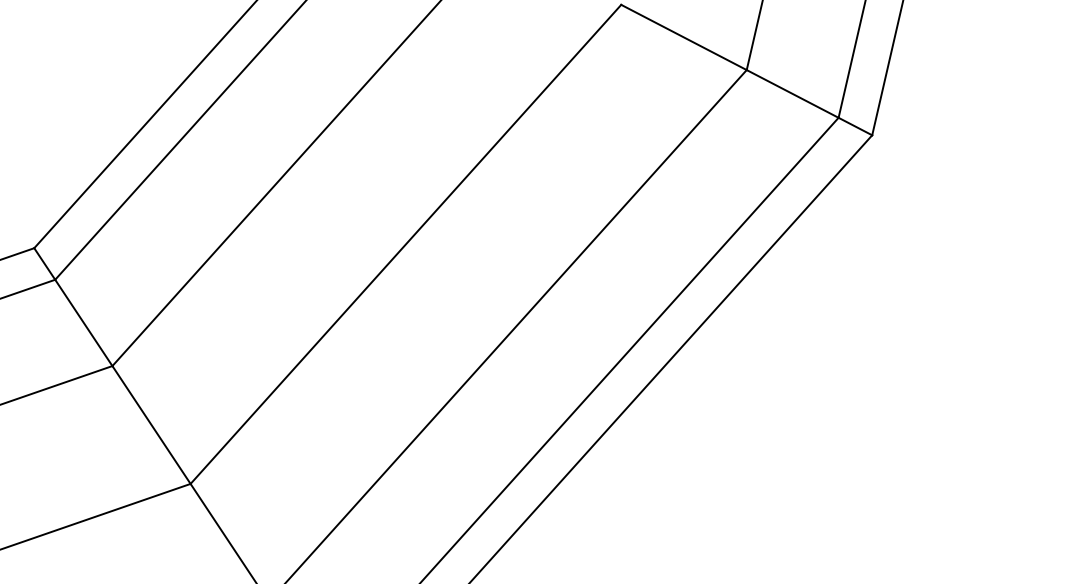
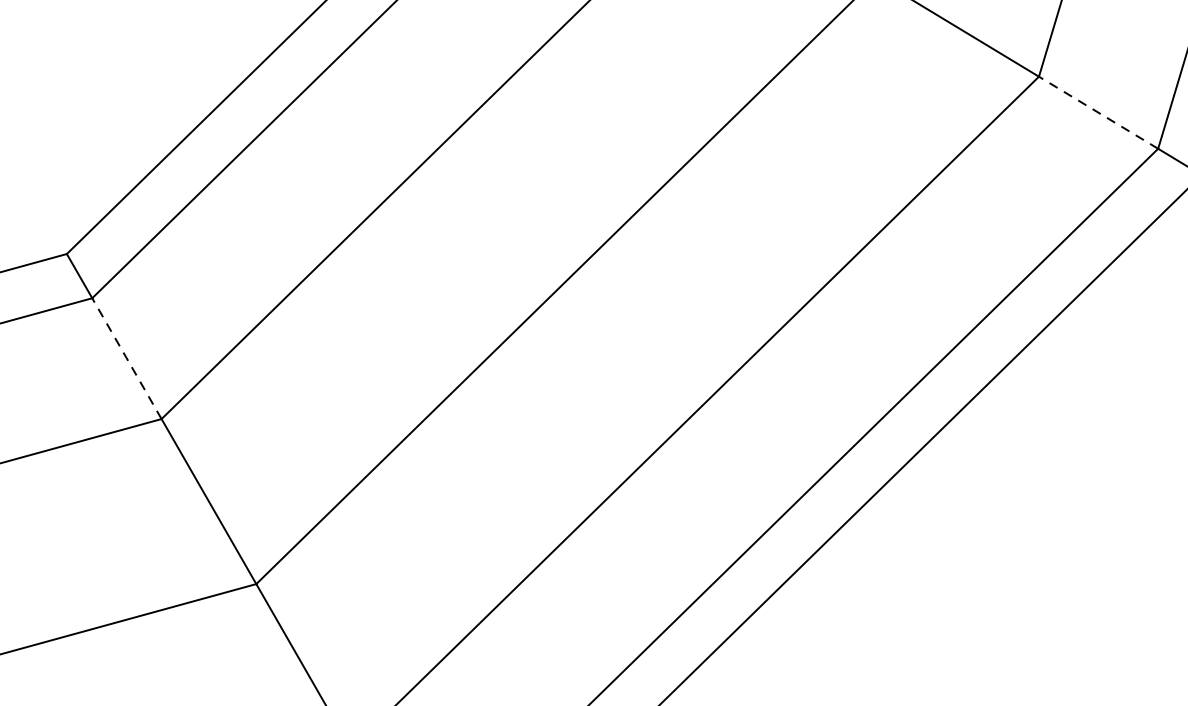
line: (792, 93) -> (1098, 112), solid -> dashed
line: (83, 322) -> (126, 358), solid -> dashed

